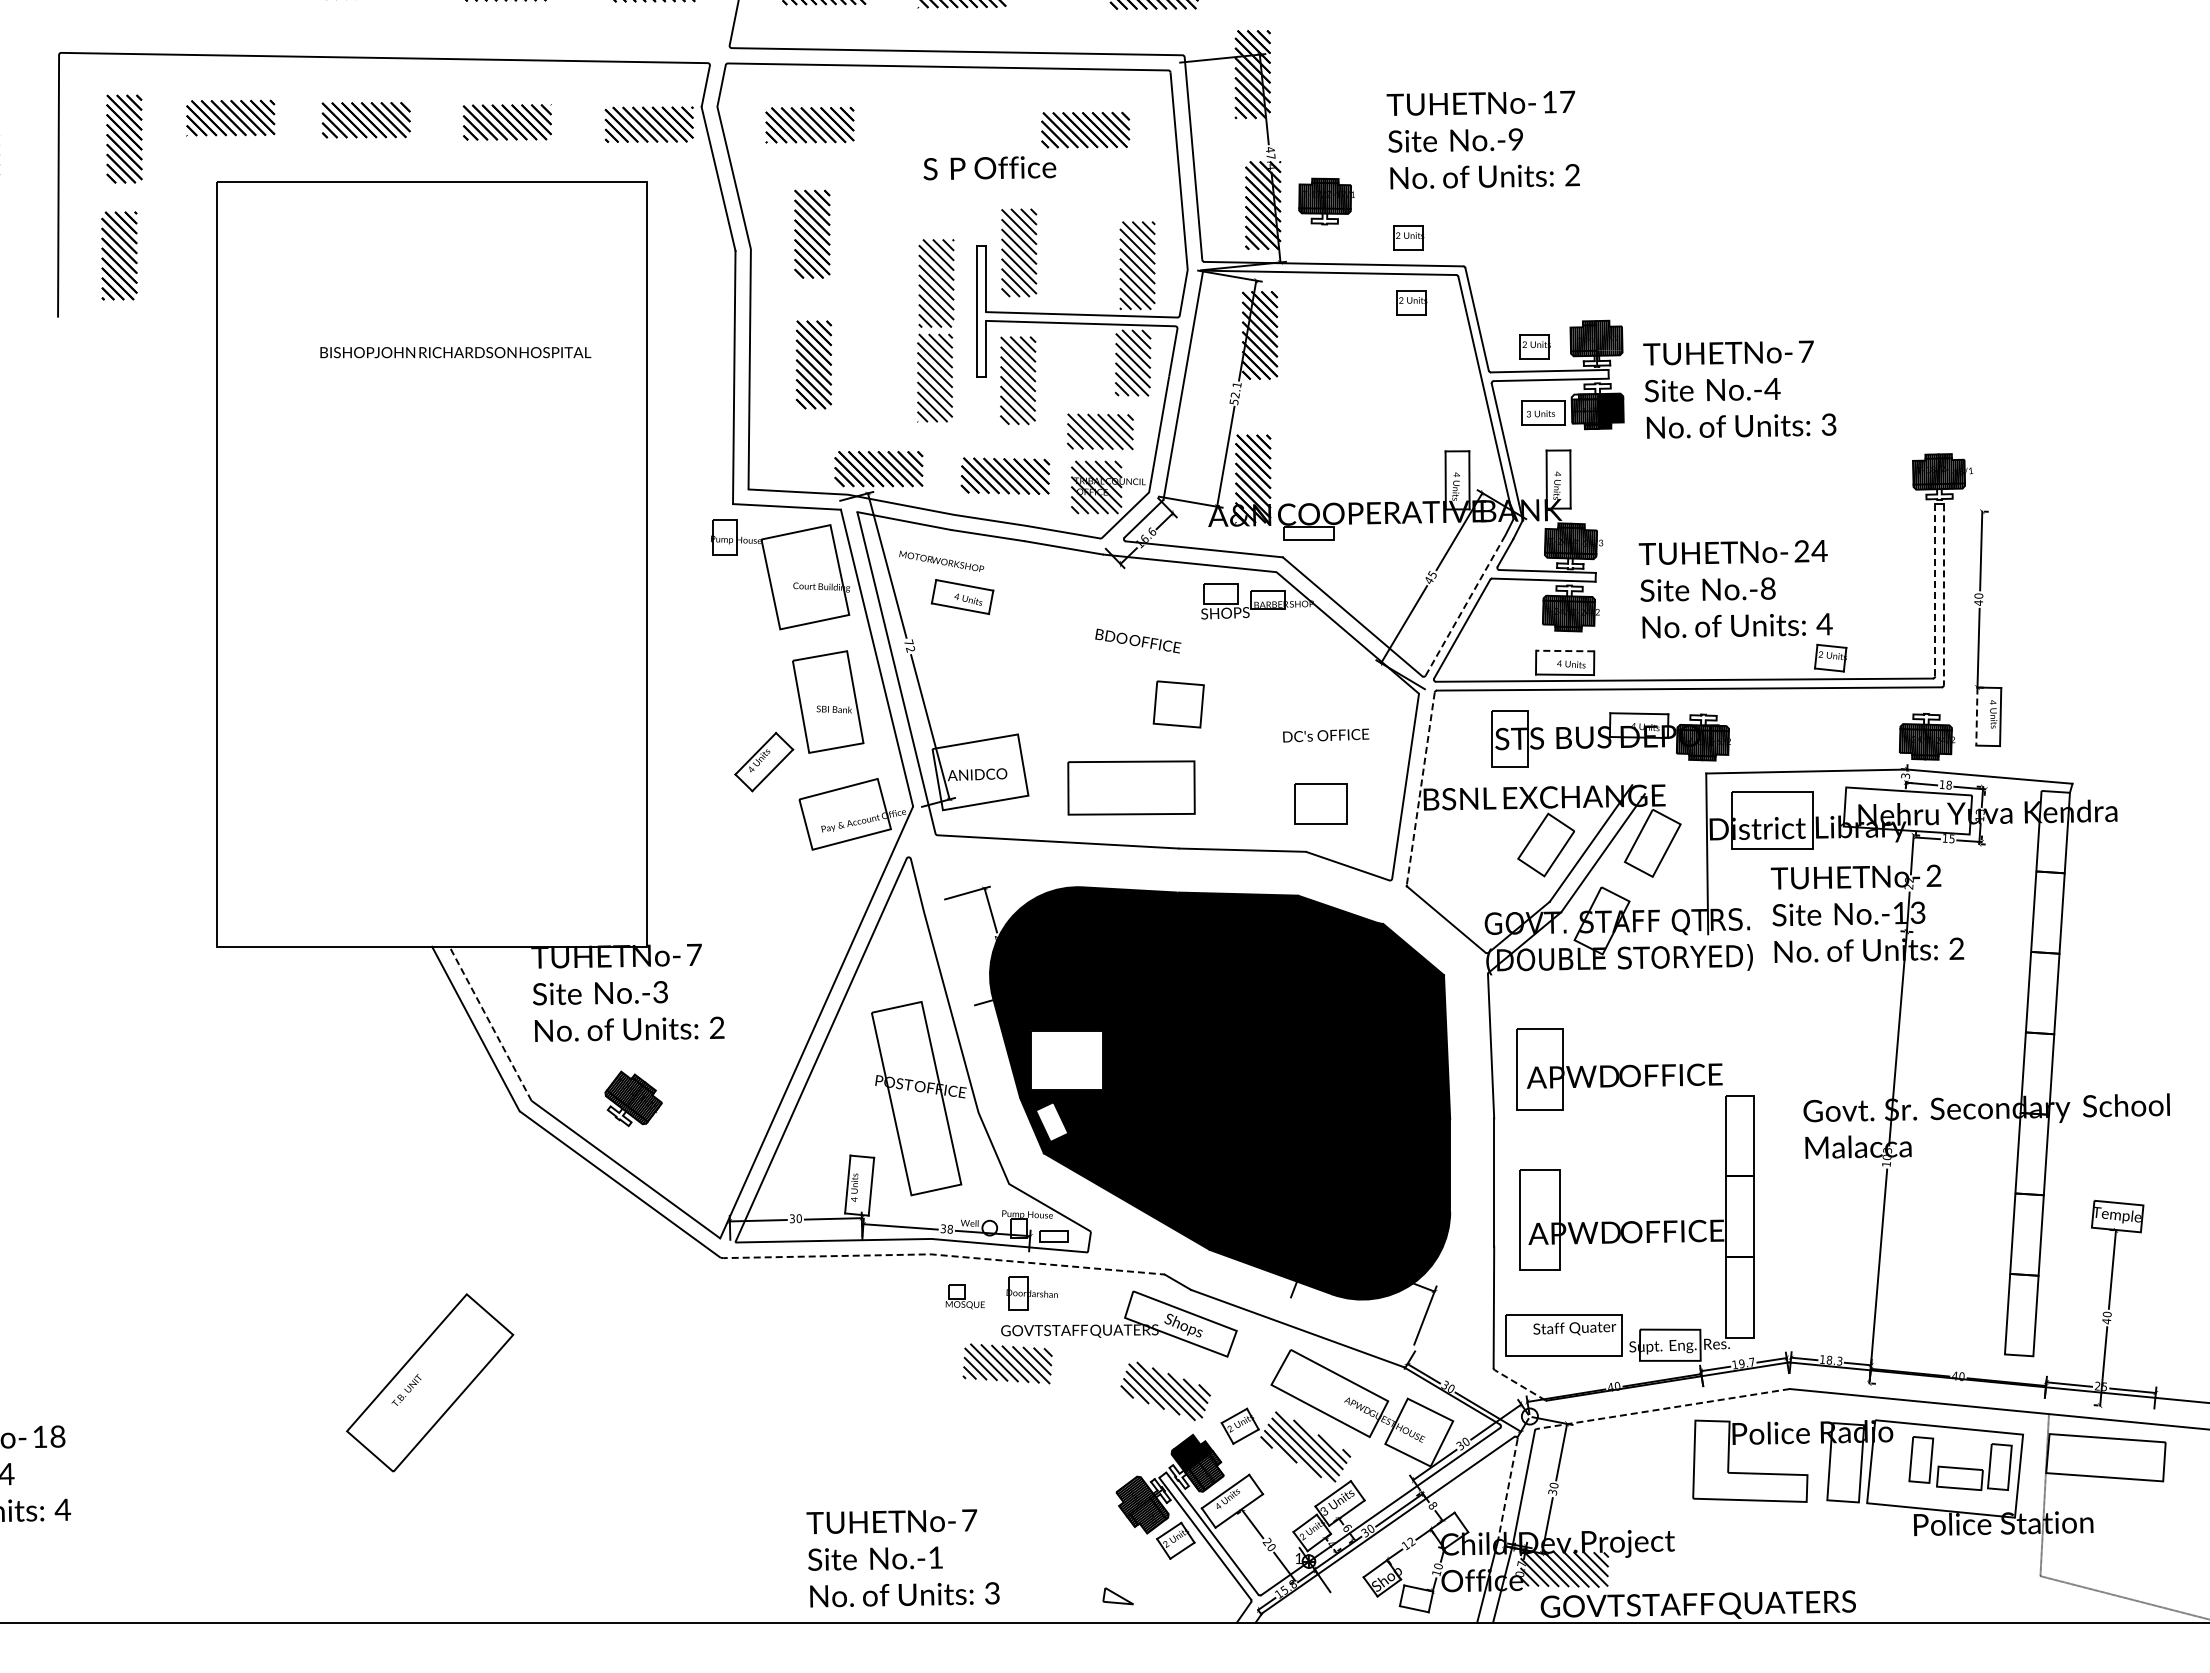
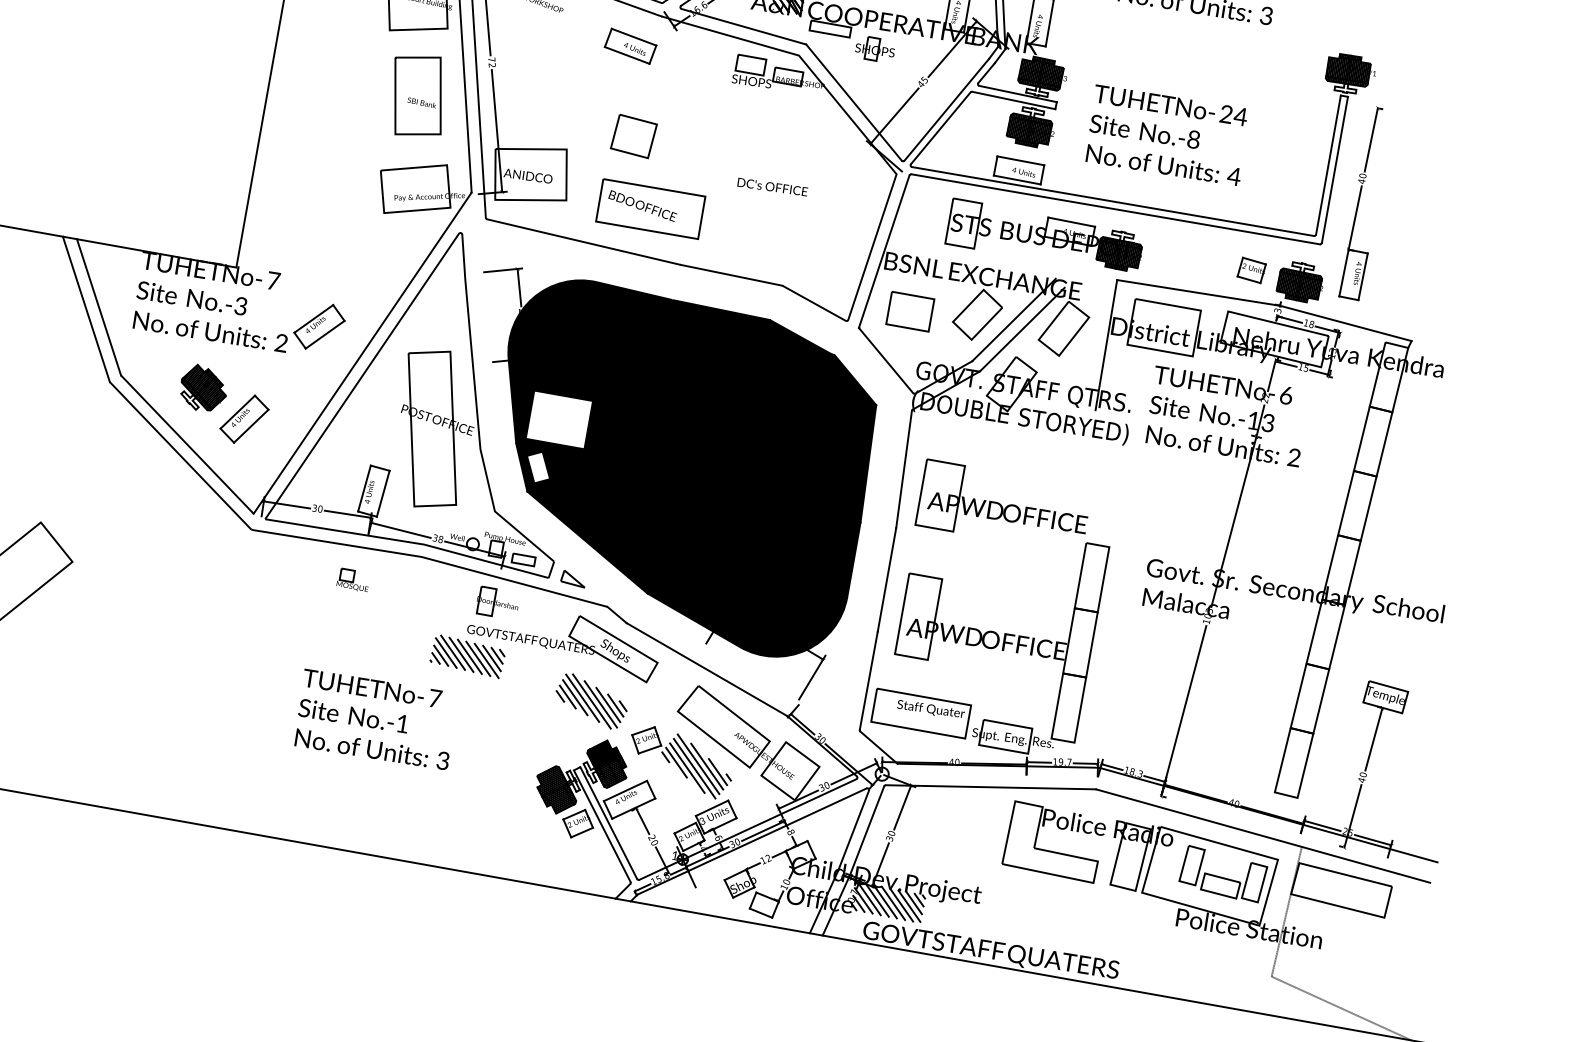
part: (1366, 548) -> (875, 49), added
line: (1935, 590) -> (1328, 165), dashed -> solid
line: (1943, 595) -> (1334, 170), dashed -> solid
part: (962, 597) -> (630, 46), moved
line: (1465, 605) -> (946, 109), dashed -> solid
text: (1138, 640) -> (643, 205), moved
line: (1564, 651) -> (1020, 161), dashed -> solid
part: (1830, 657) -> (1251, 269), moved
part: (1178, 704) -> (633, 136), moved
line: (1976, 717) -> (1343, 273), dashed -> solid
text: (1326, 735) -> (773, 187), moved
part: (764, 761) -> (319, 326), moved
line: (1420, 789) -> (884, 251), dashed -> solid
part: (1320, 803) -> (910, 311), moved
text: (1933, 875) -> (1286, 395), 2 -> 6
line: (490, 1023) -> (99, 307), dashed -> solid
part: (688, 1126) -> (244, 418), added
line: (941, 1255) -> (429, 559), dashed -> solid
part: (964, 1296) -> (352, 579), moved
line: (1520, 1385) -> (879, 747), dashed -> solid
line: (1662, 1409) -> (990, 787), dashed -> solid
line: (1507, 1490) -> (853, 830), dashed -> solid
text: (902, 1558) -> (375, 719), moved
part: (1117, 1596) -> (573, 579), moved

